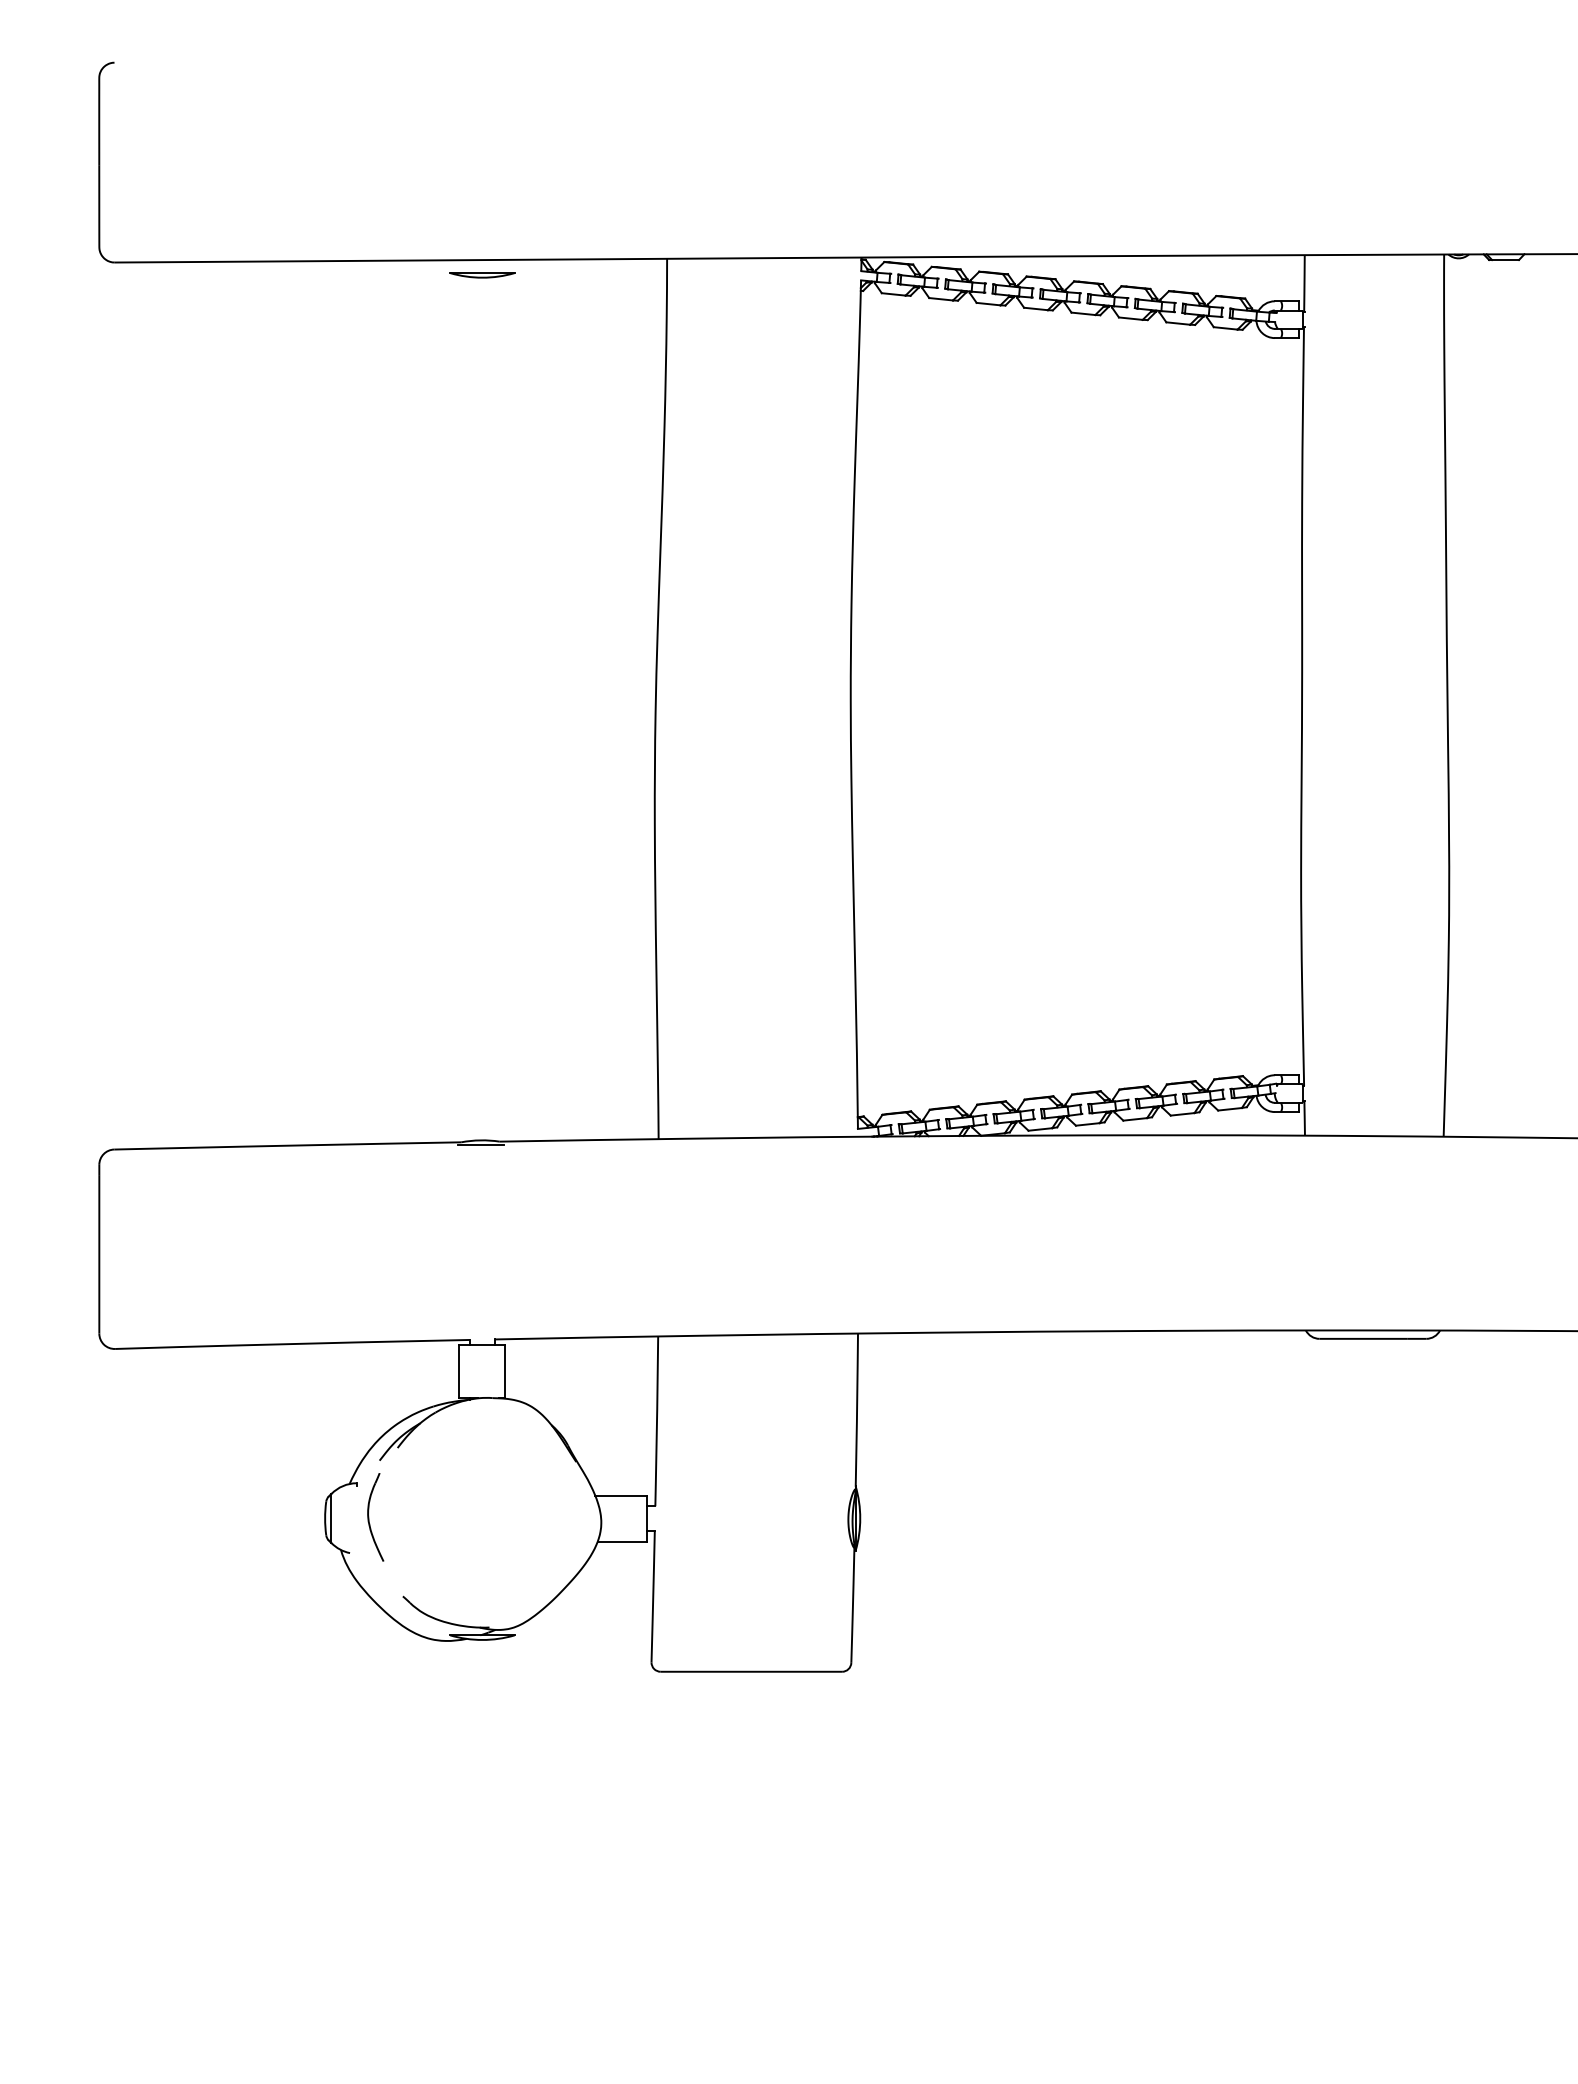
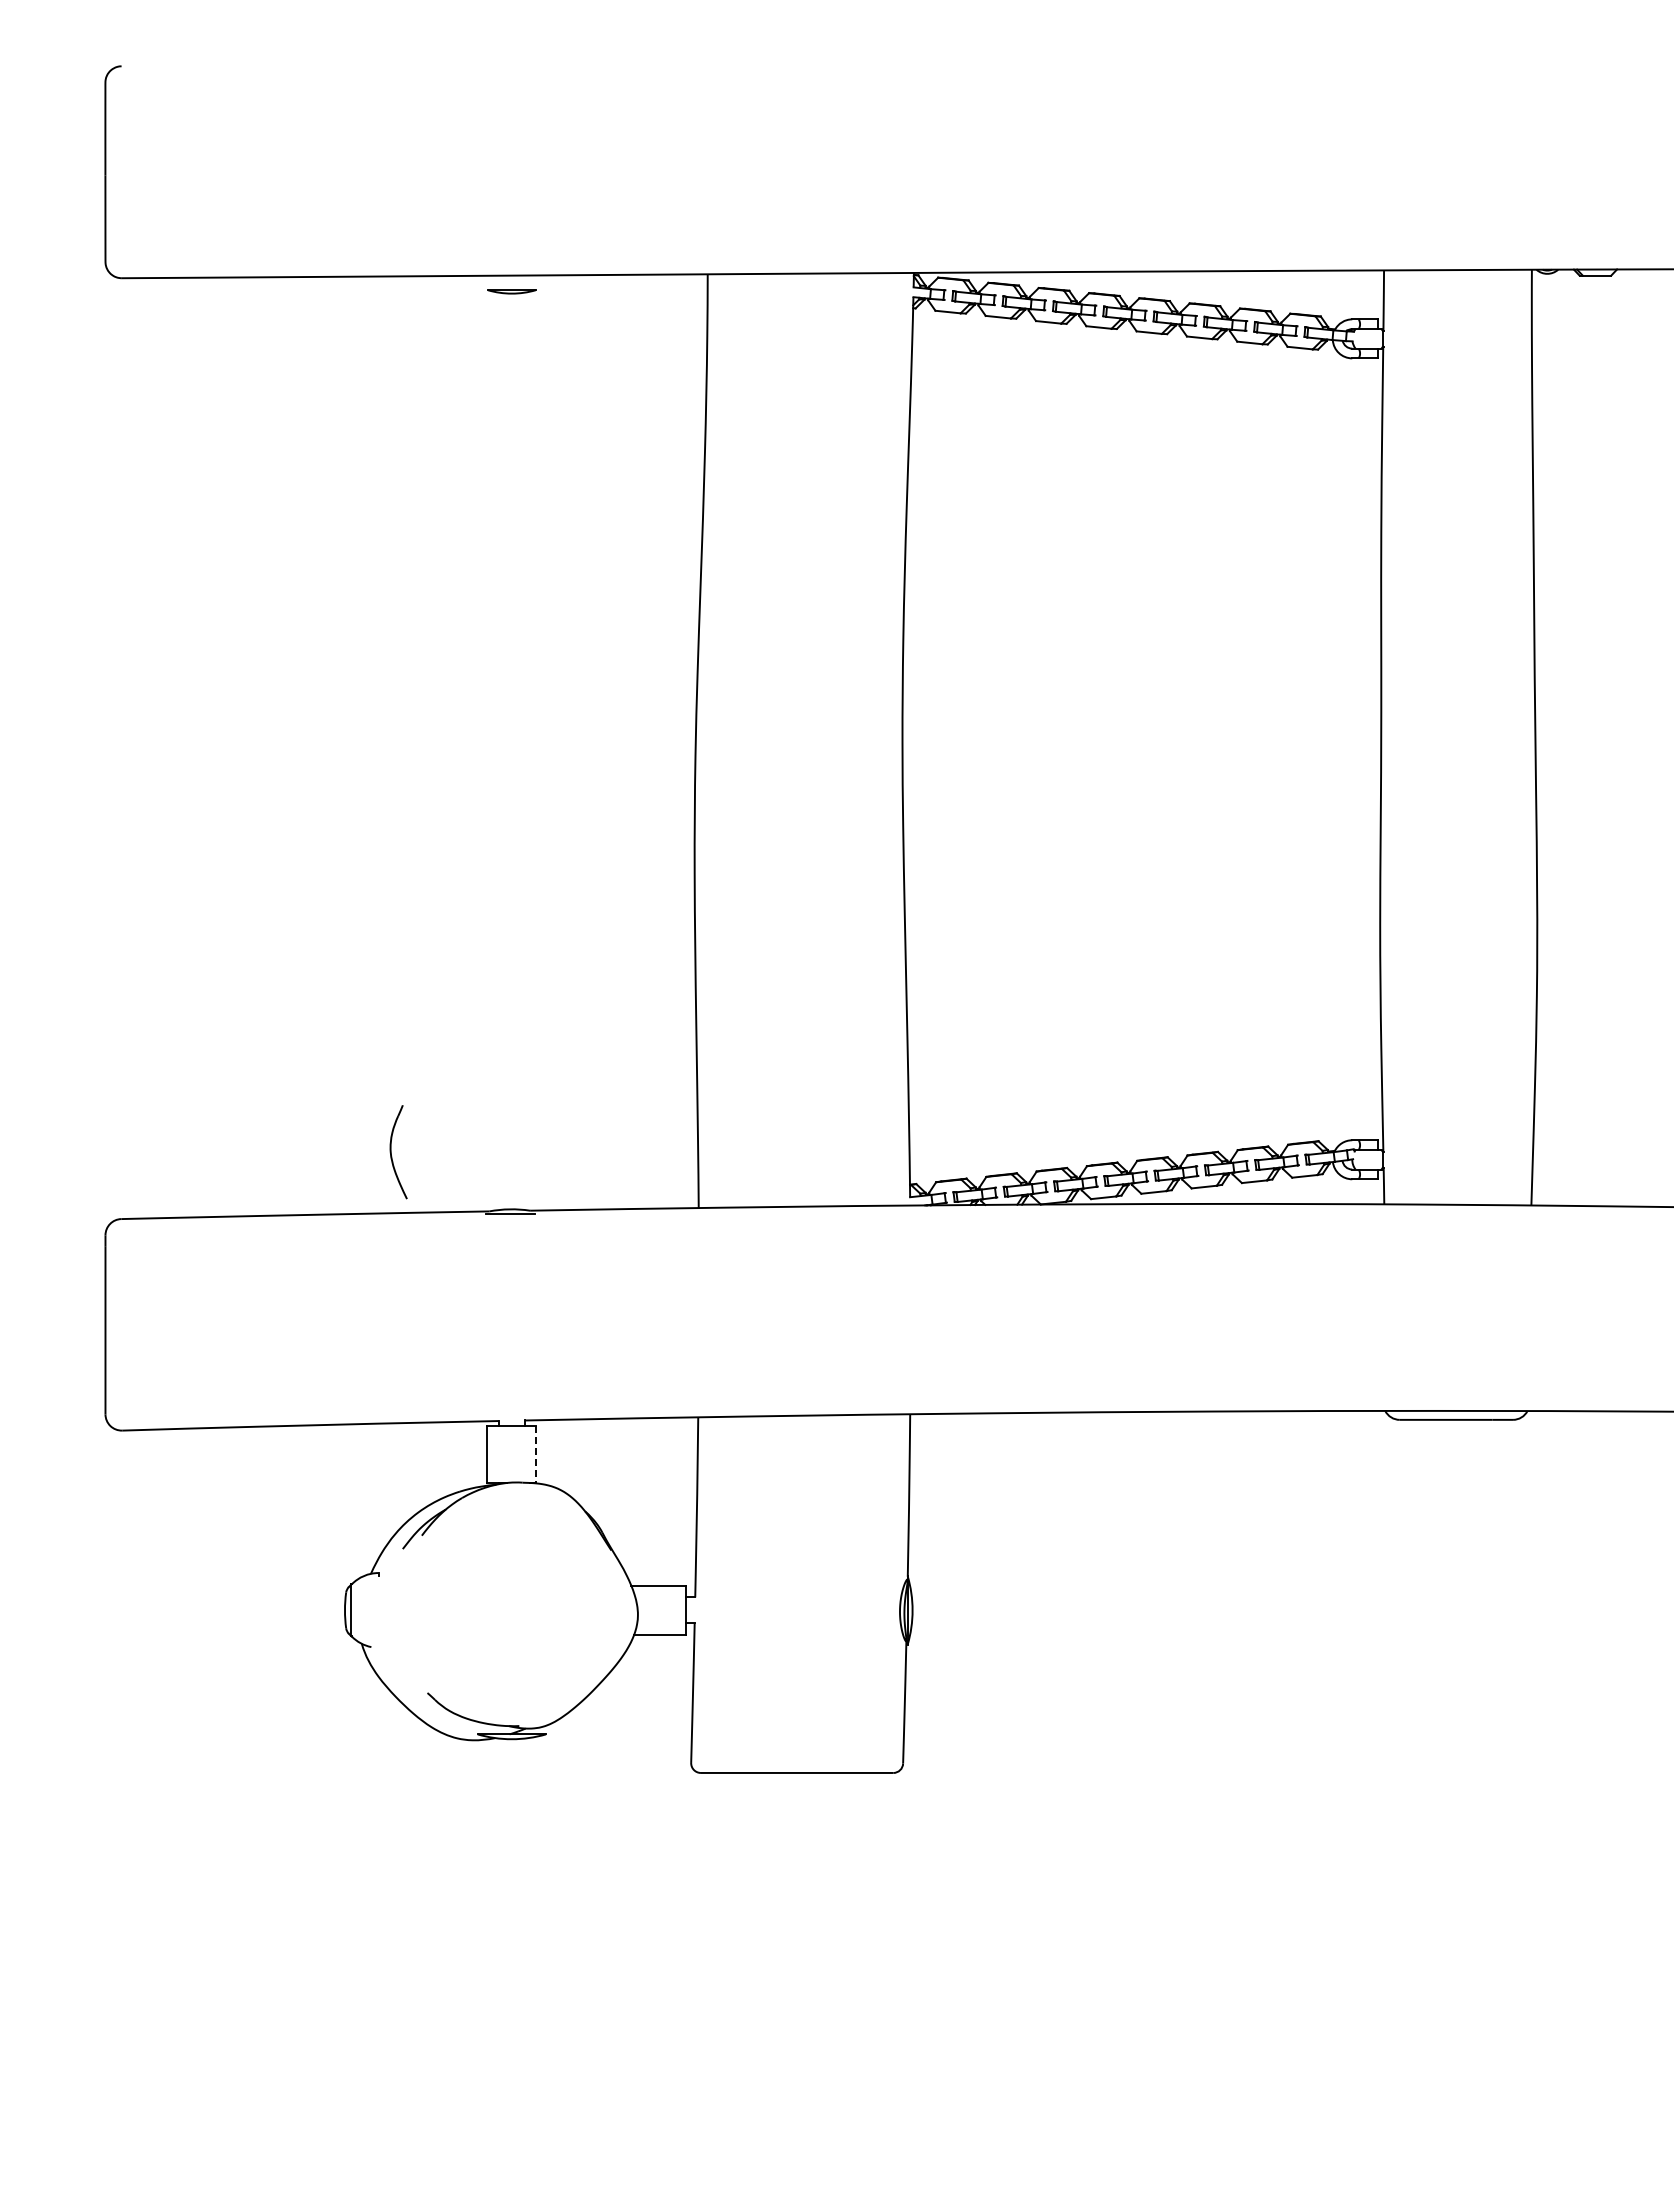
part: (482, 275) -> (511, 291), size x0.7
line: (505, 1372) -> (536, 1455), solid -> dashed
part: (368, 1517) -> (391, 1152), moved

